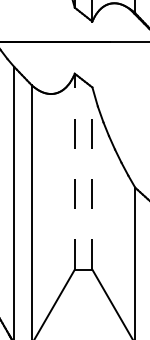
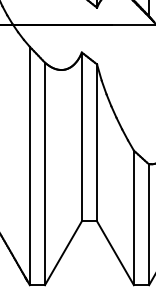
line: (74, 171) -> (81, 136), dashed -> solid
line: (92, 178) -> (97, 142), dashed -> solid

